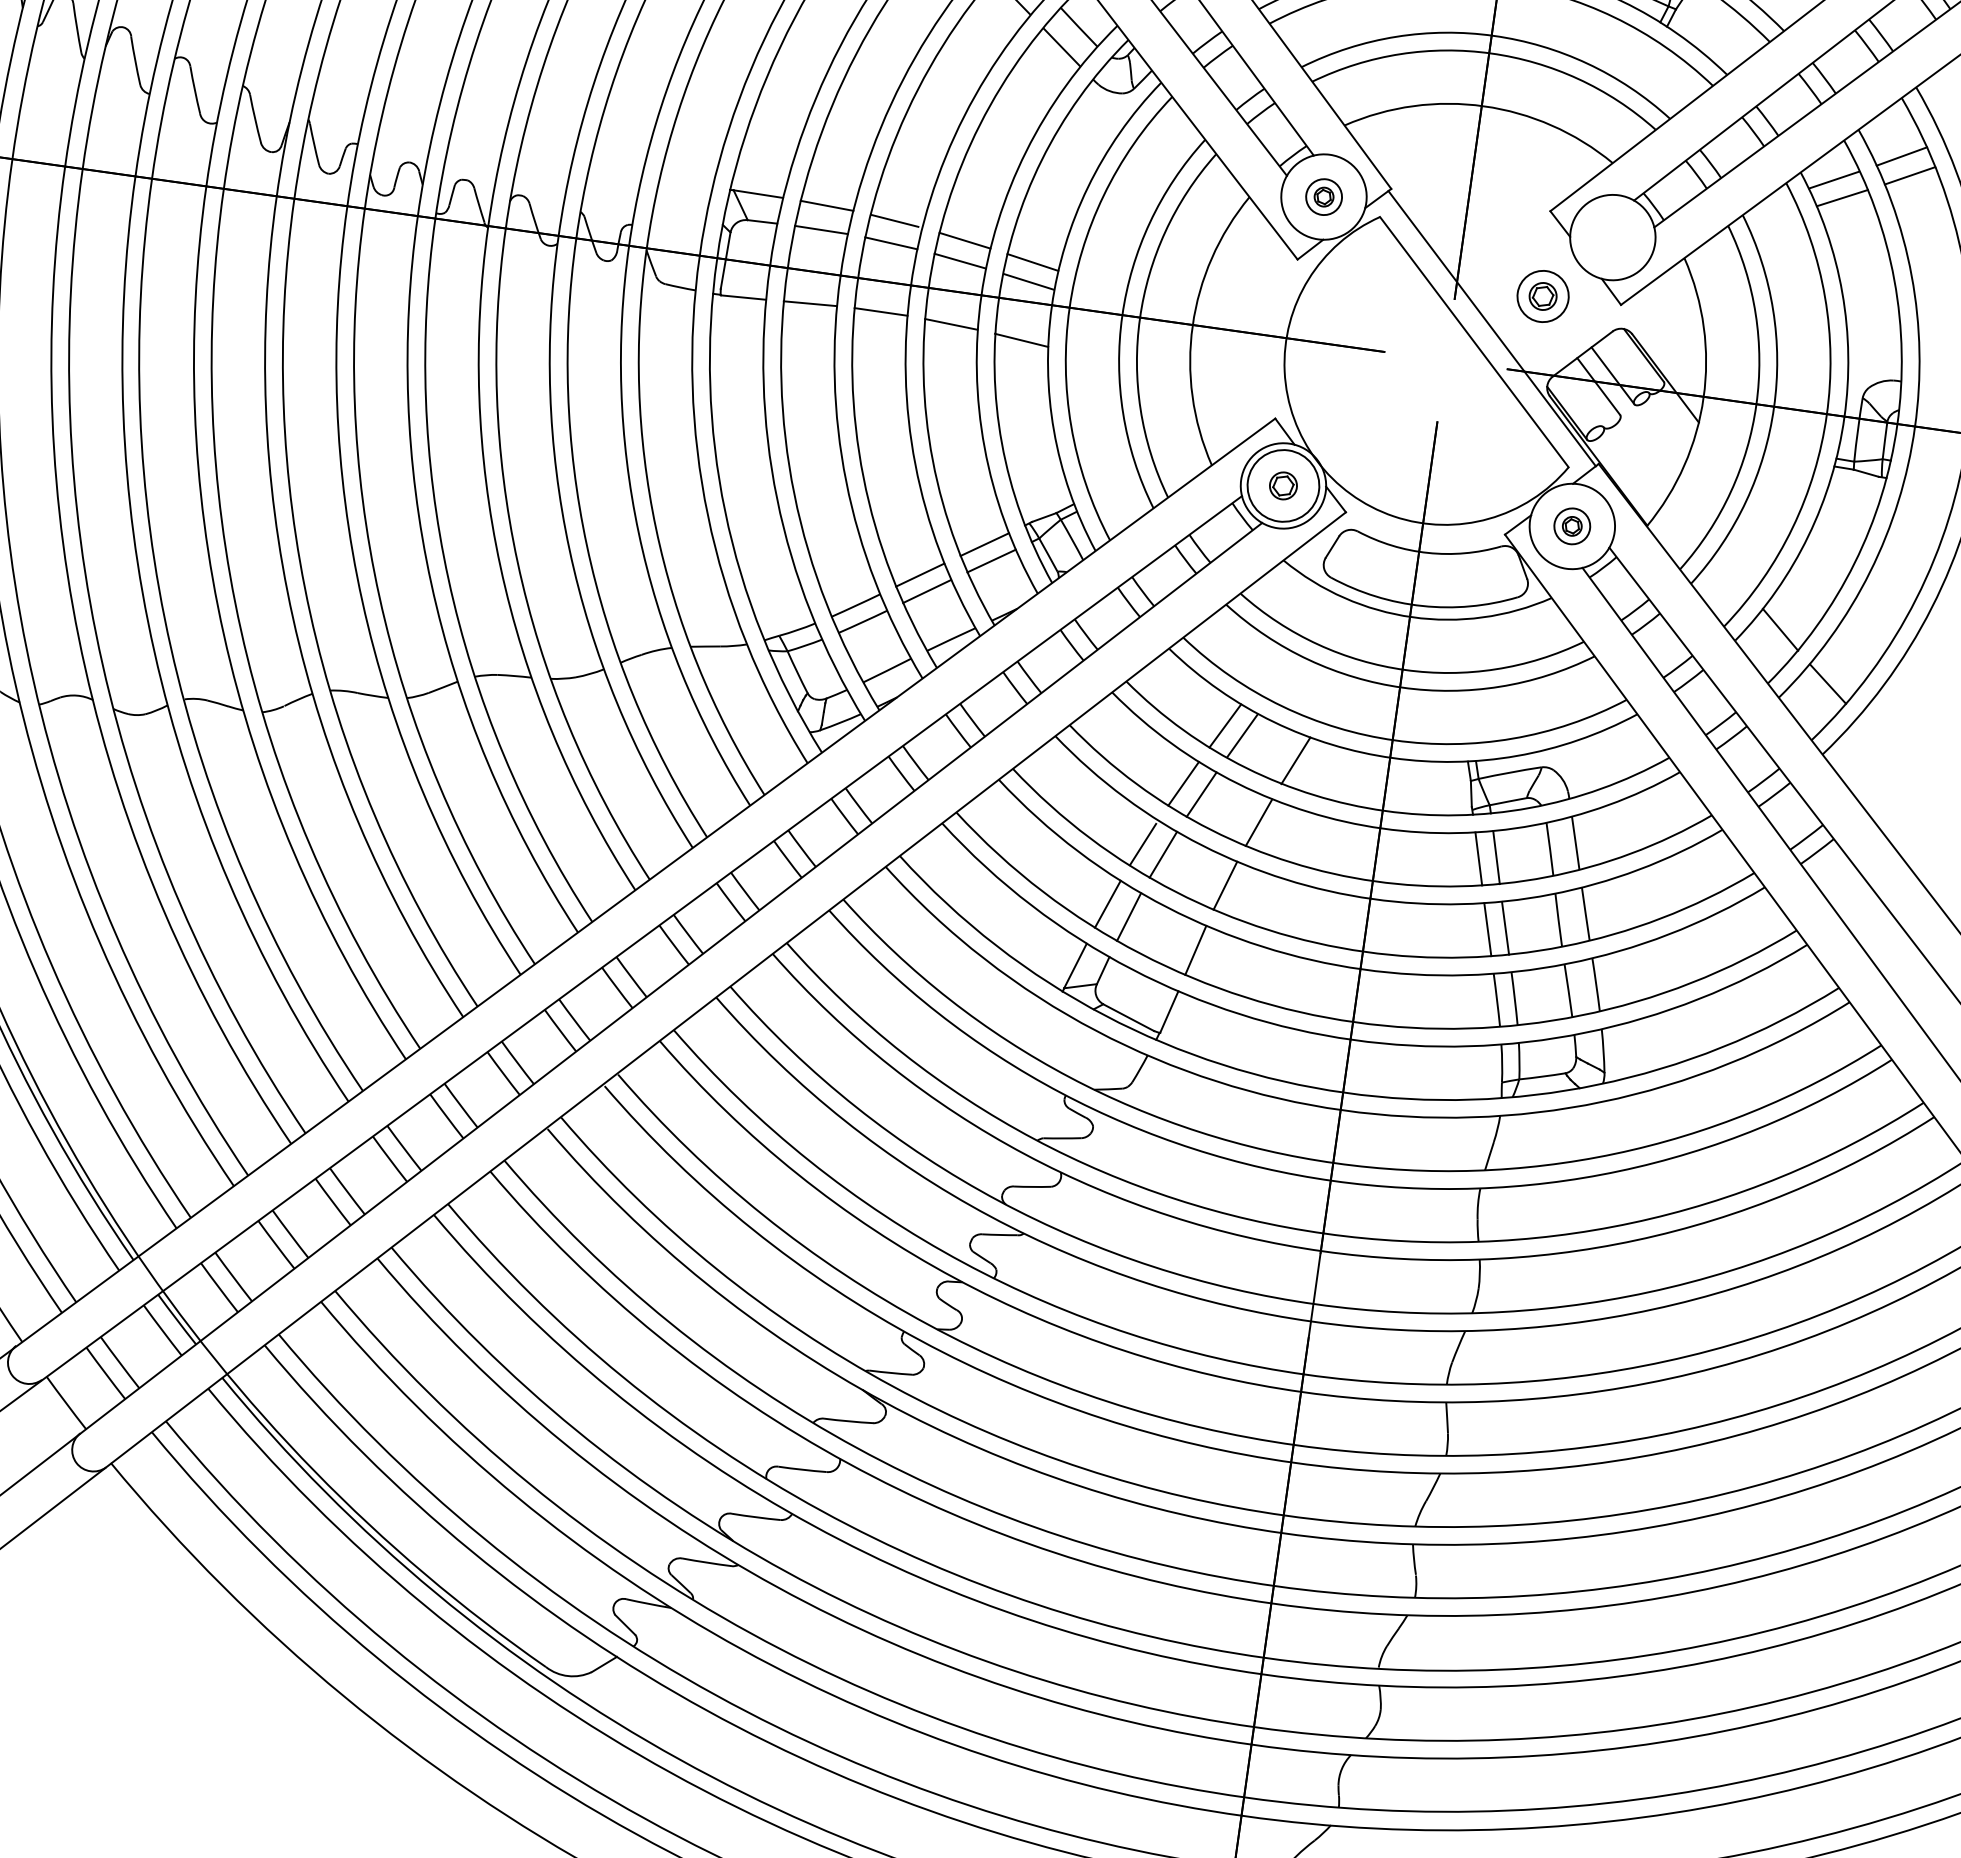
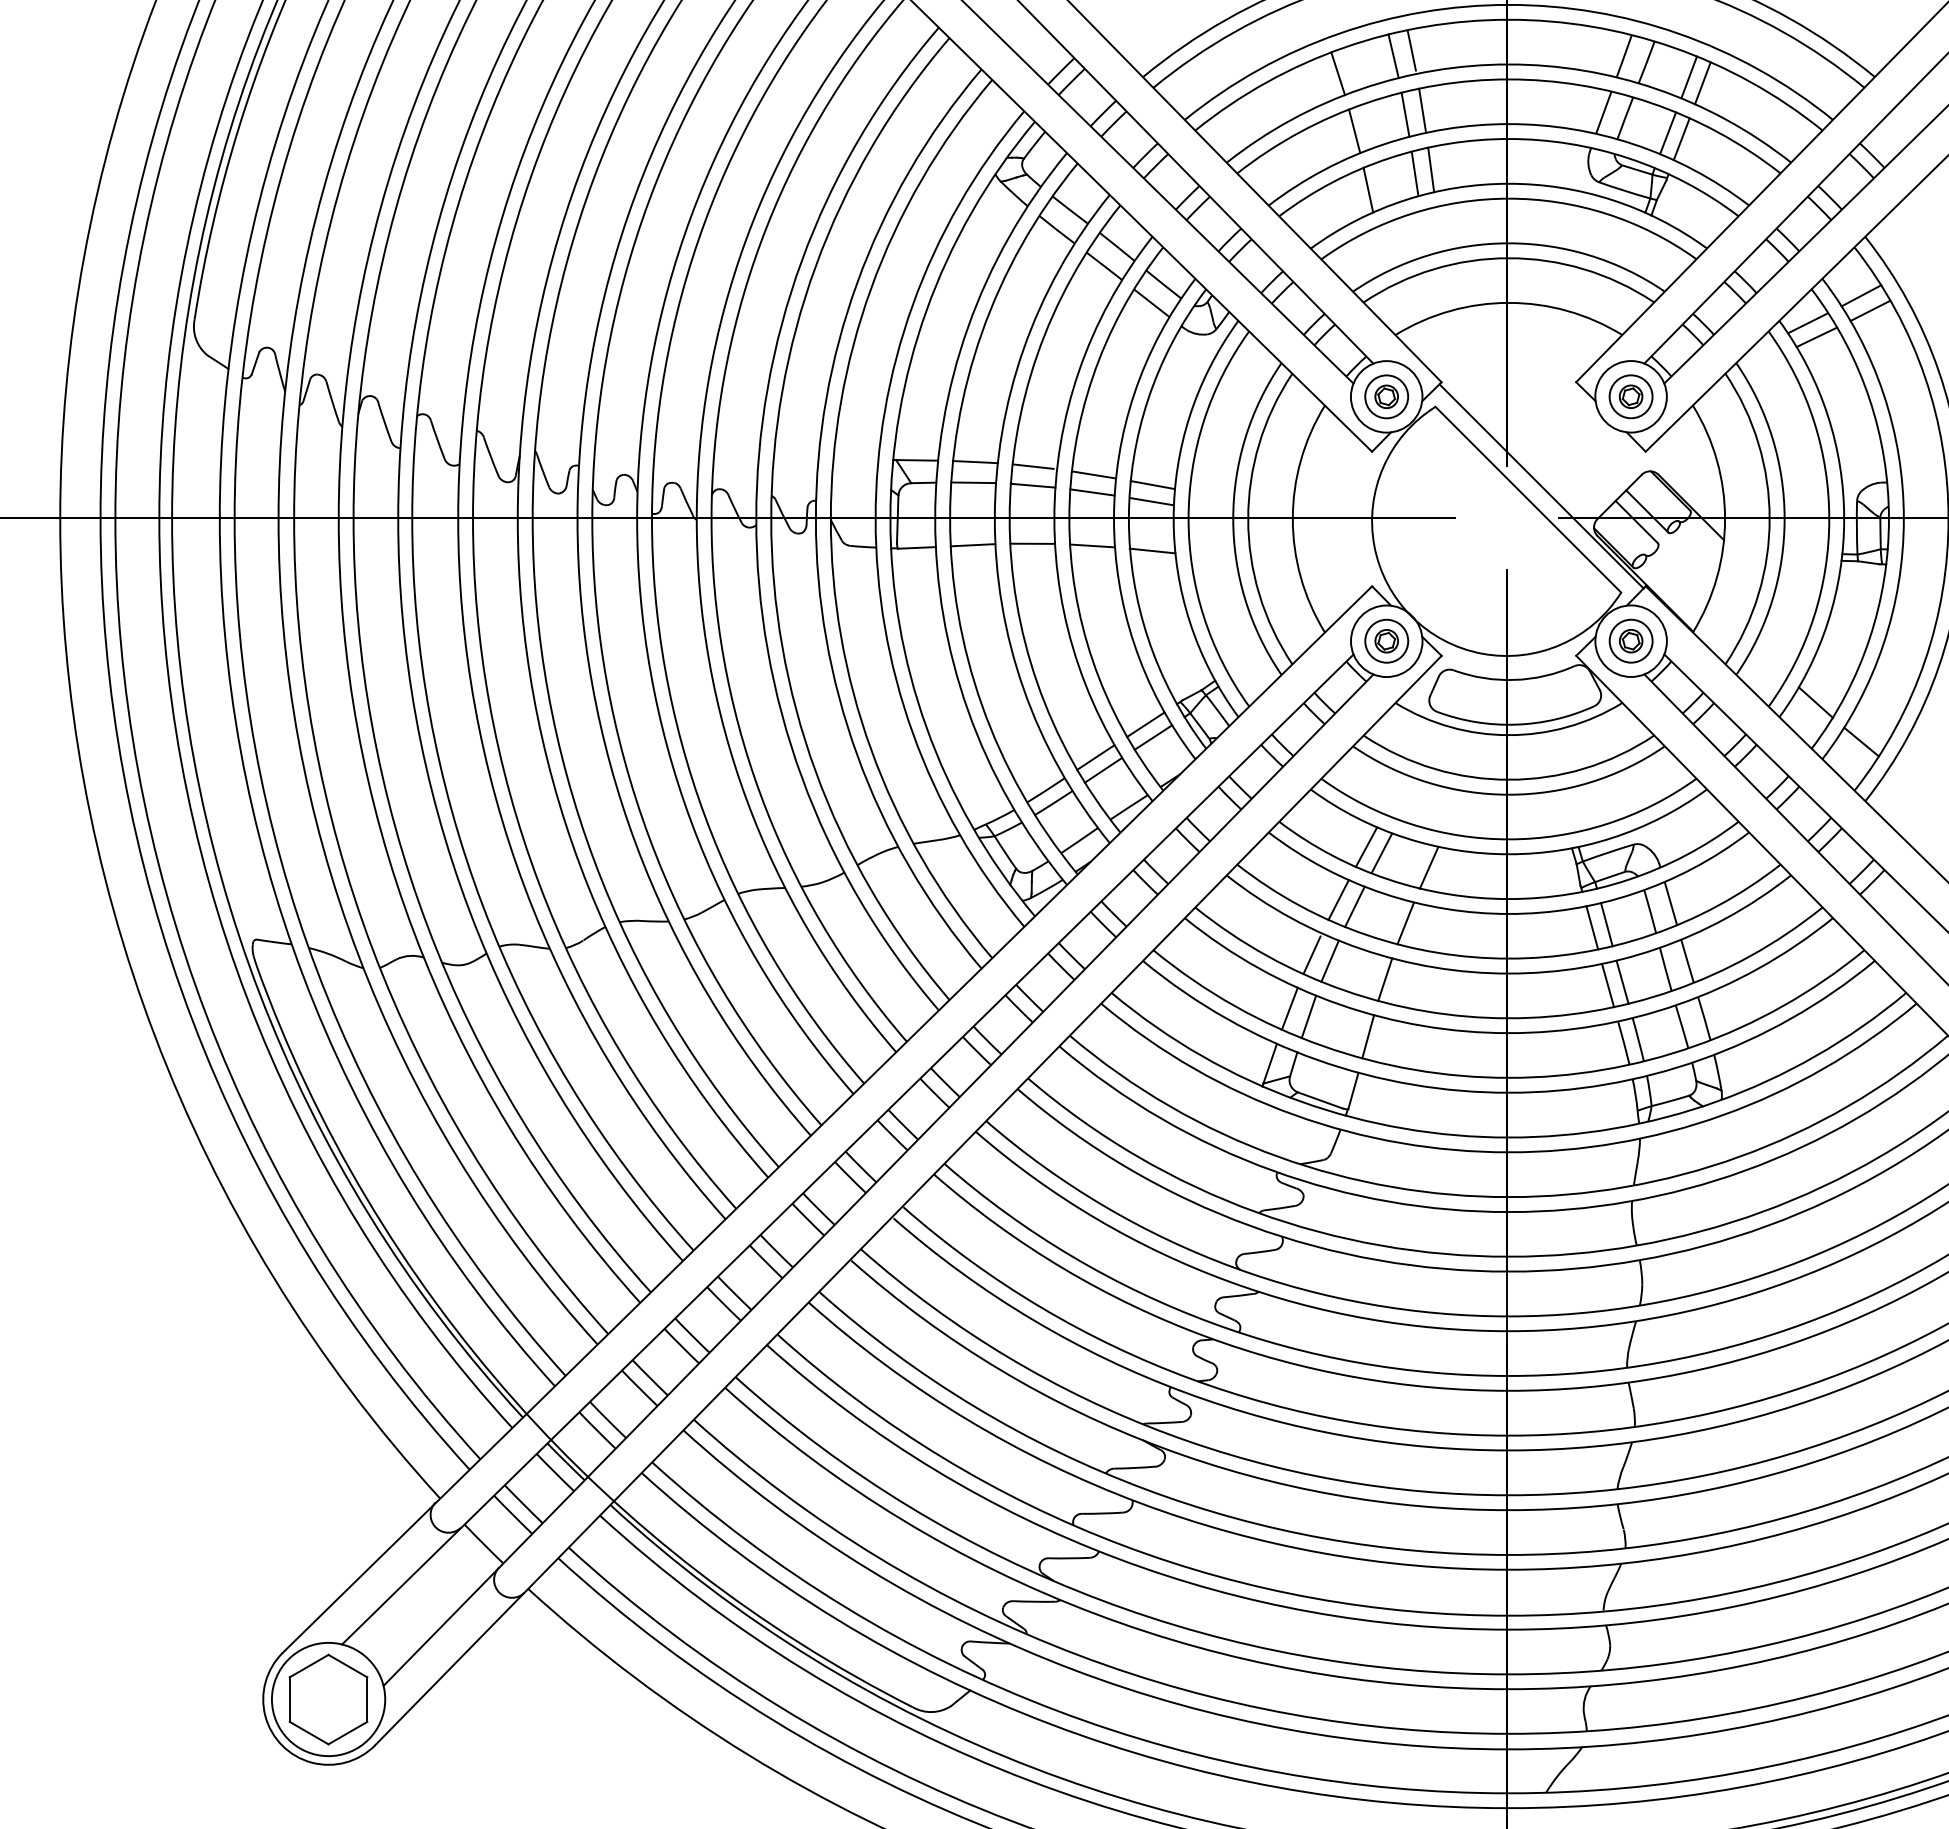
part: (1323, 196) -> (1386, 396), size x1.43
part: (1542, 296) -> (1630, 396), moved
circle: (1283, 485) -> (1386, 640), size x0.71
part: (1571, 525) -> (1630, 640), size x1.43

